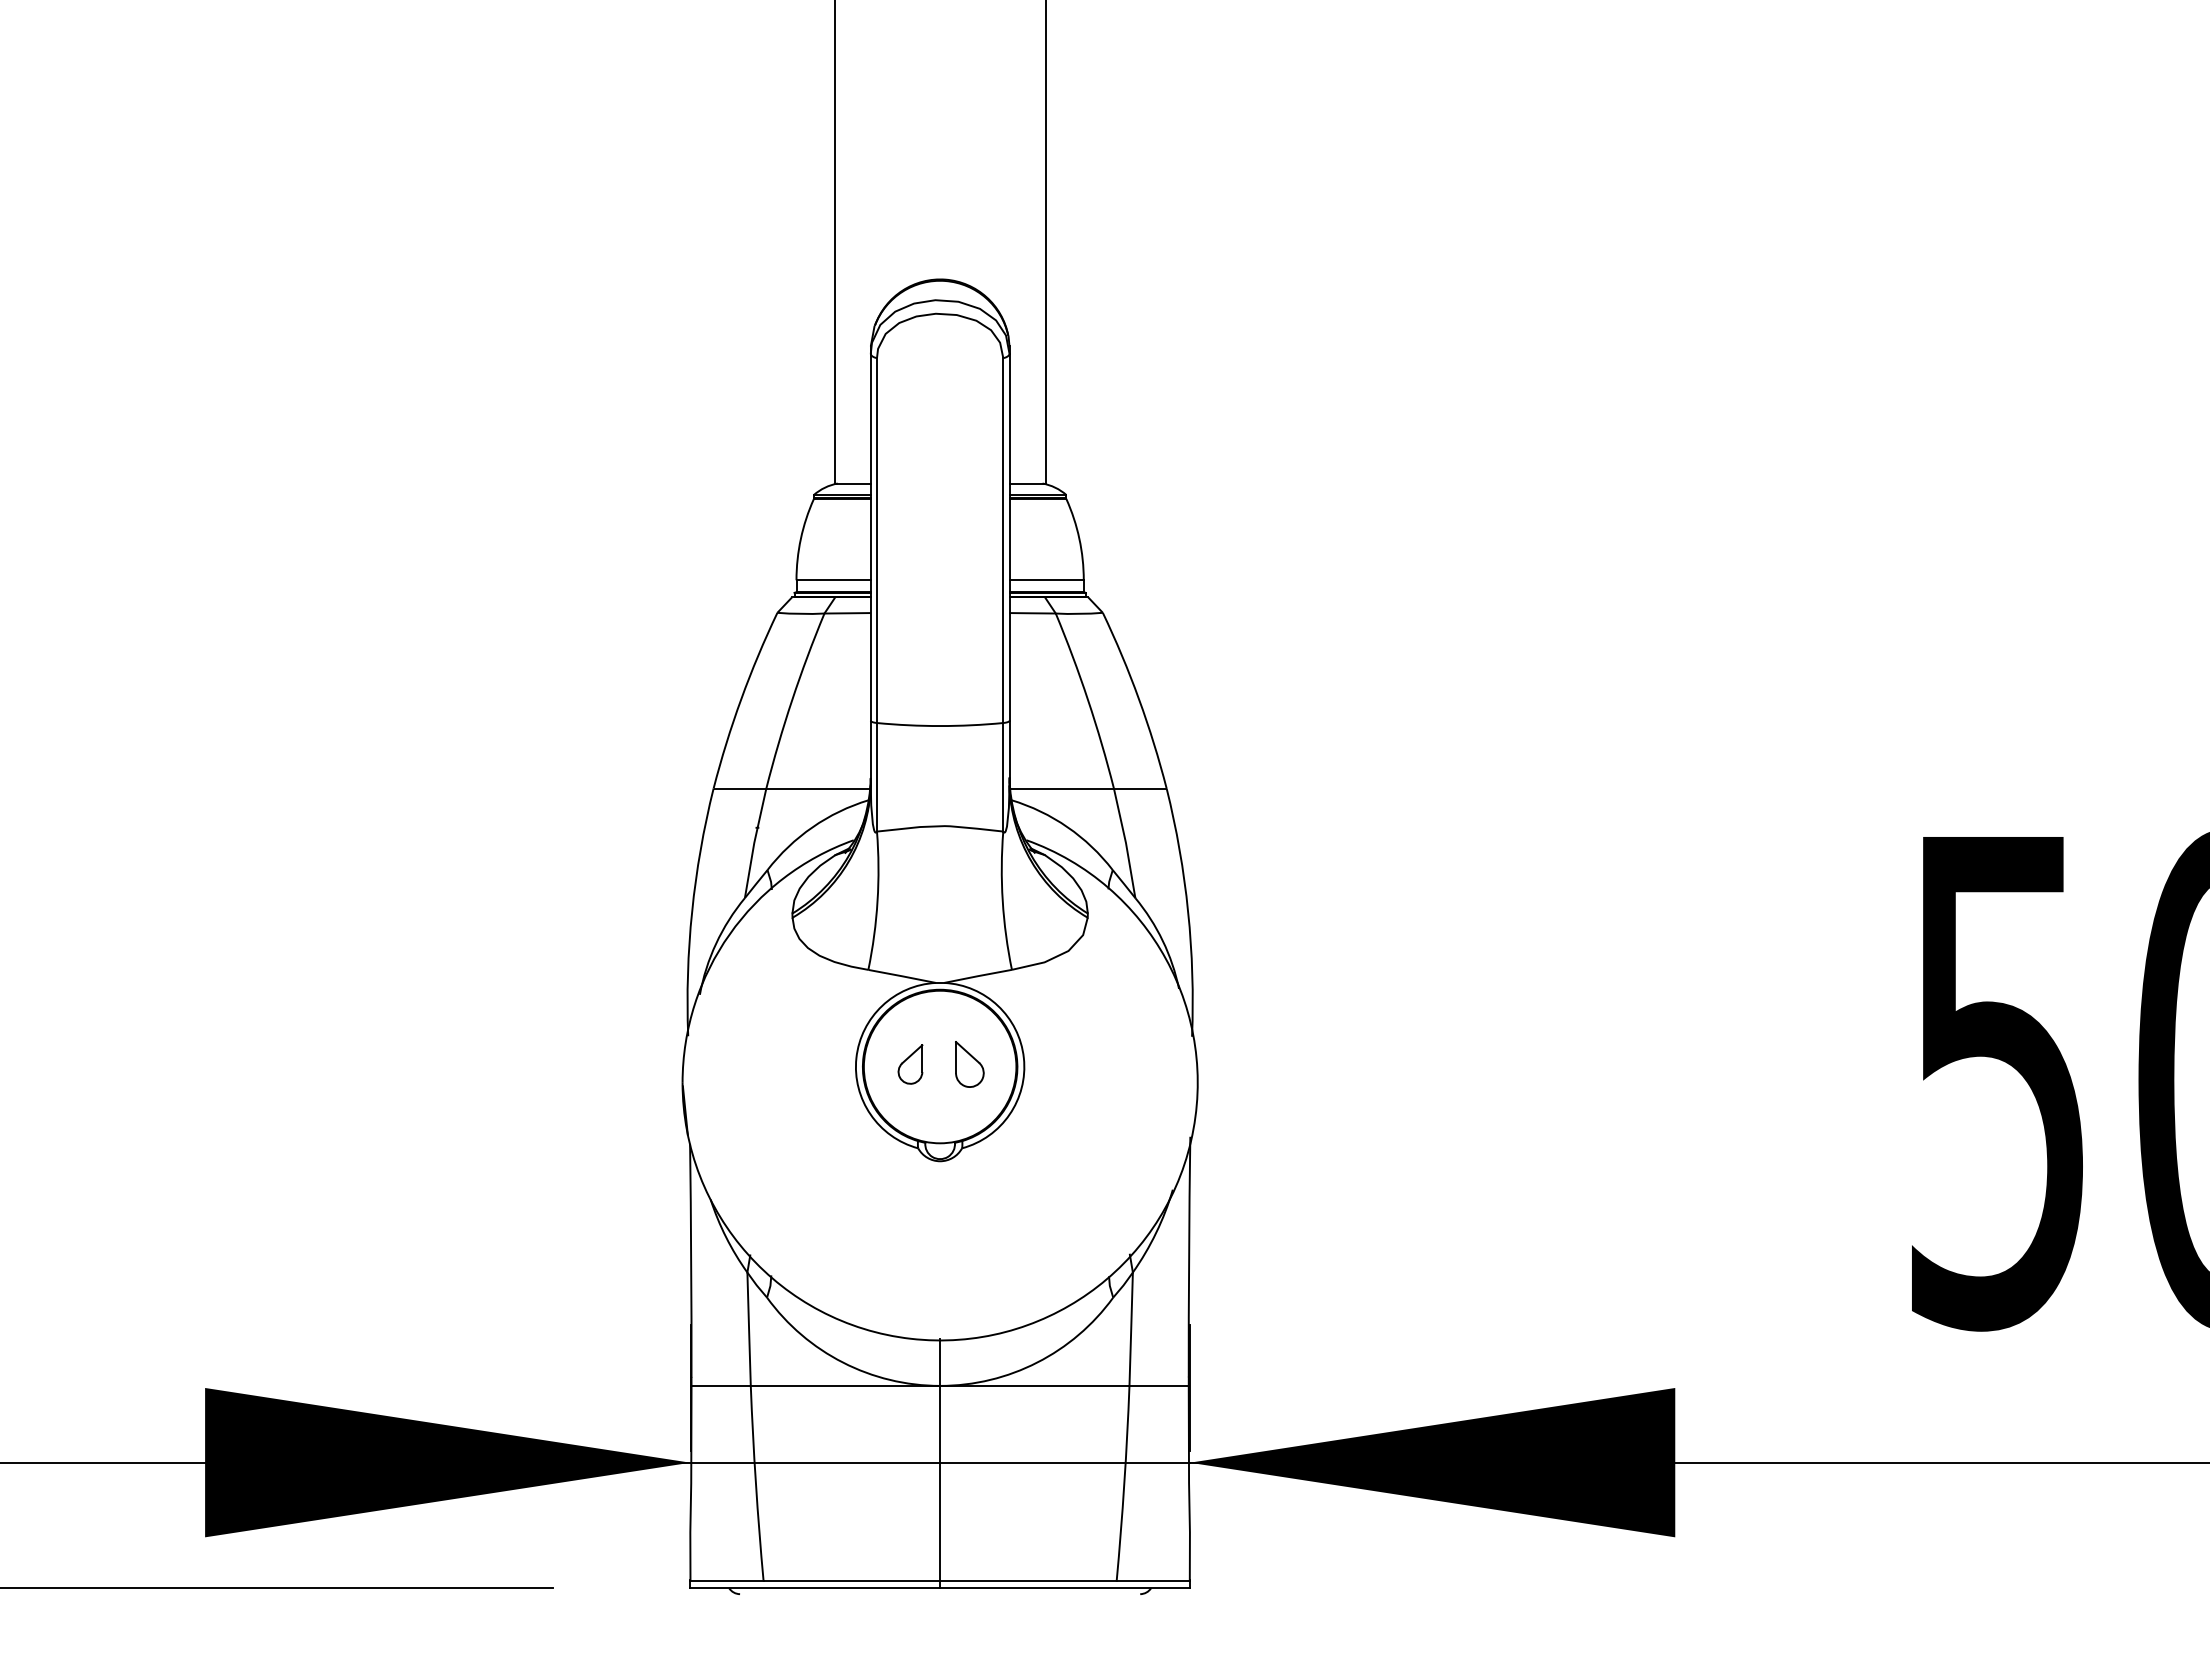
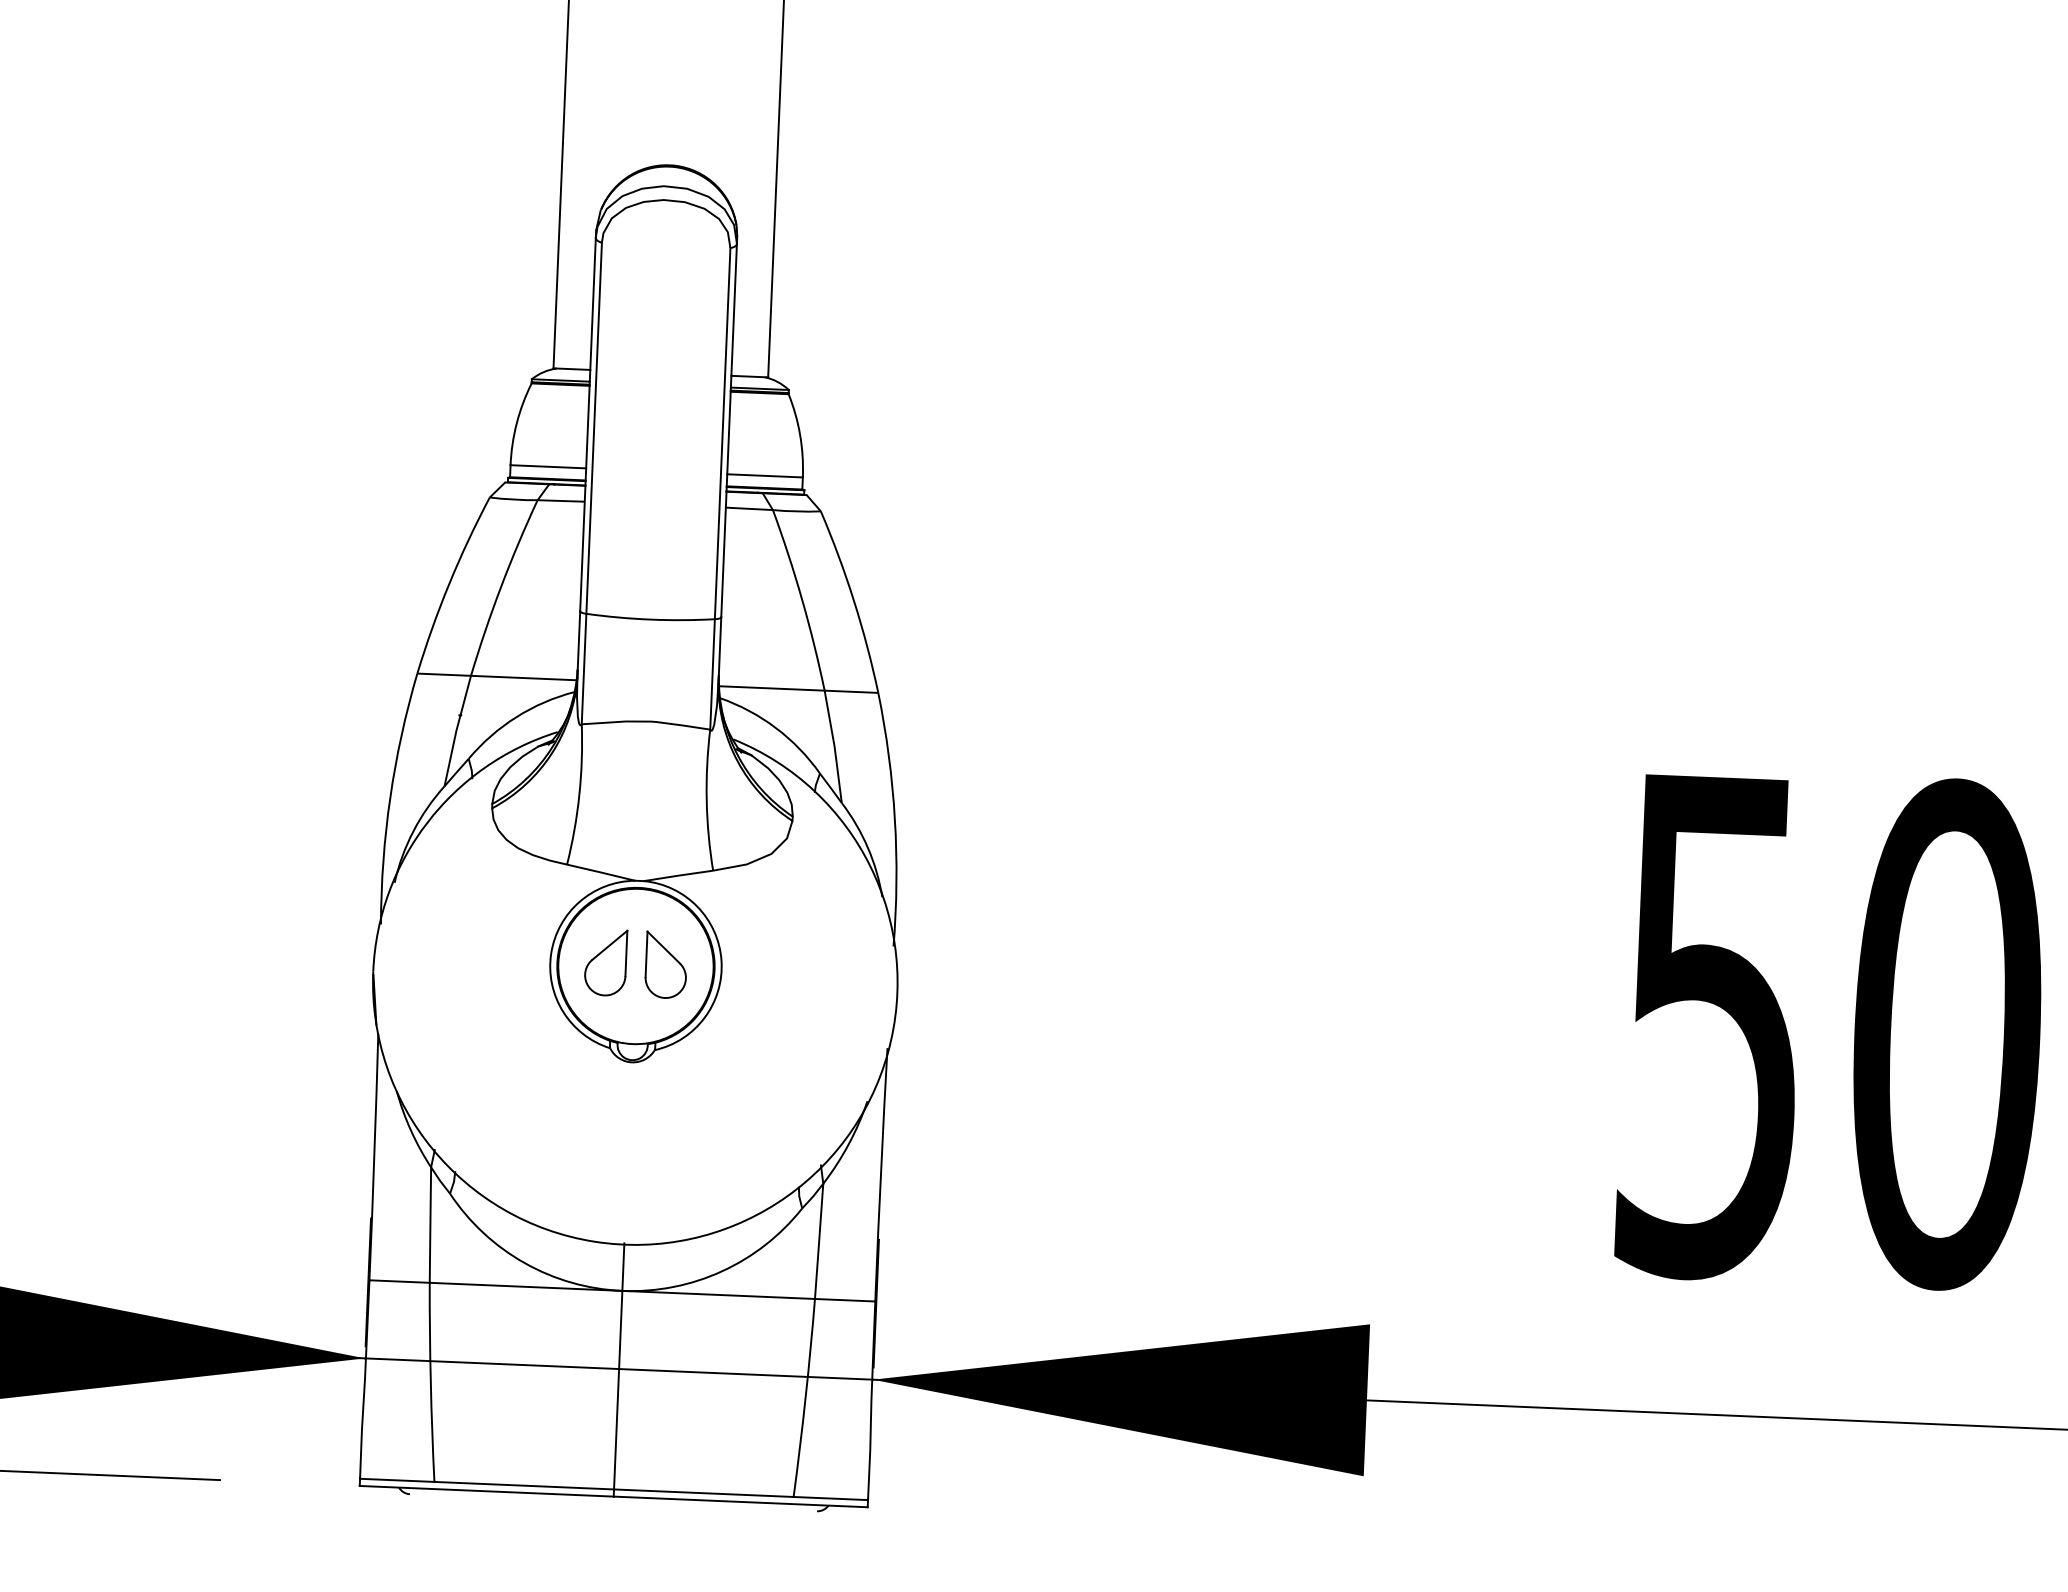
part: (910, 1064) -> (605, 962), size x1.67
part: (969, 1064) -> (665, 965), size x1.43

